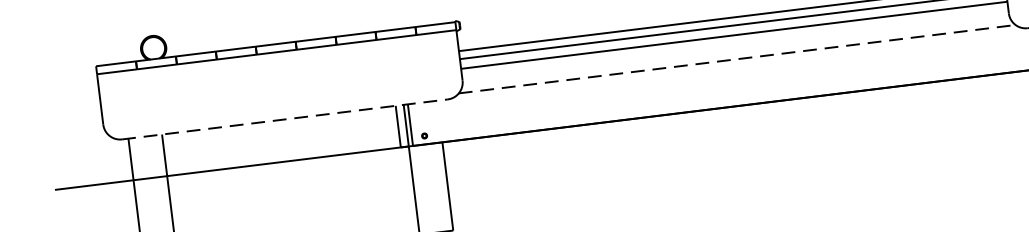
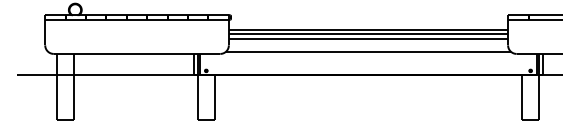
line: (737, 59) -> (368, 51), dashed -> solid
line: (285, 118) -> (137, 53), dashed -> solid

